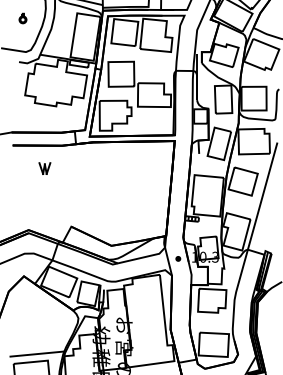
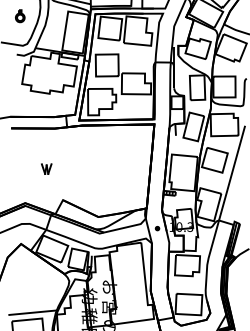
part: (22, 18) -> (19, 16), size x1.43
part: (44, 168) -> (46, 169), moved

